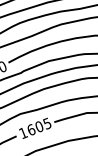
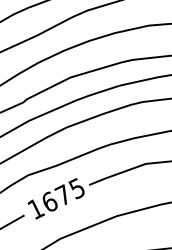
text: (38, 125) -> (61, 193), 1605 -> 1675

